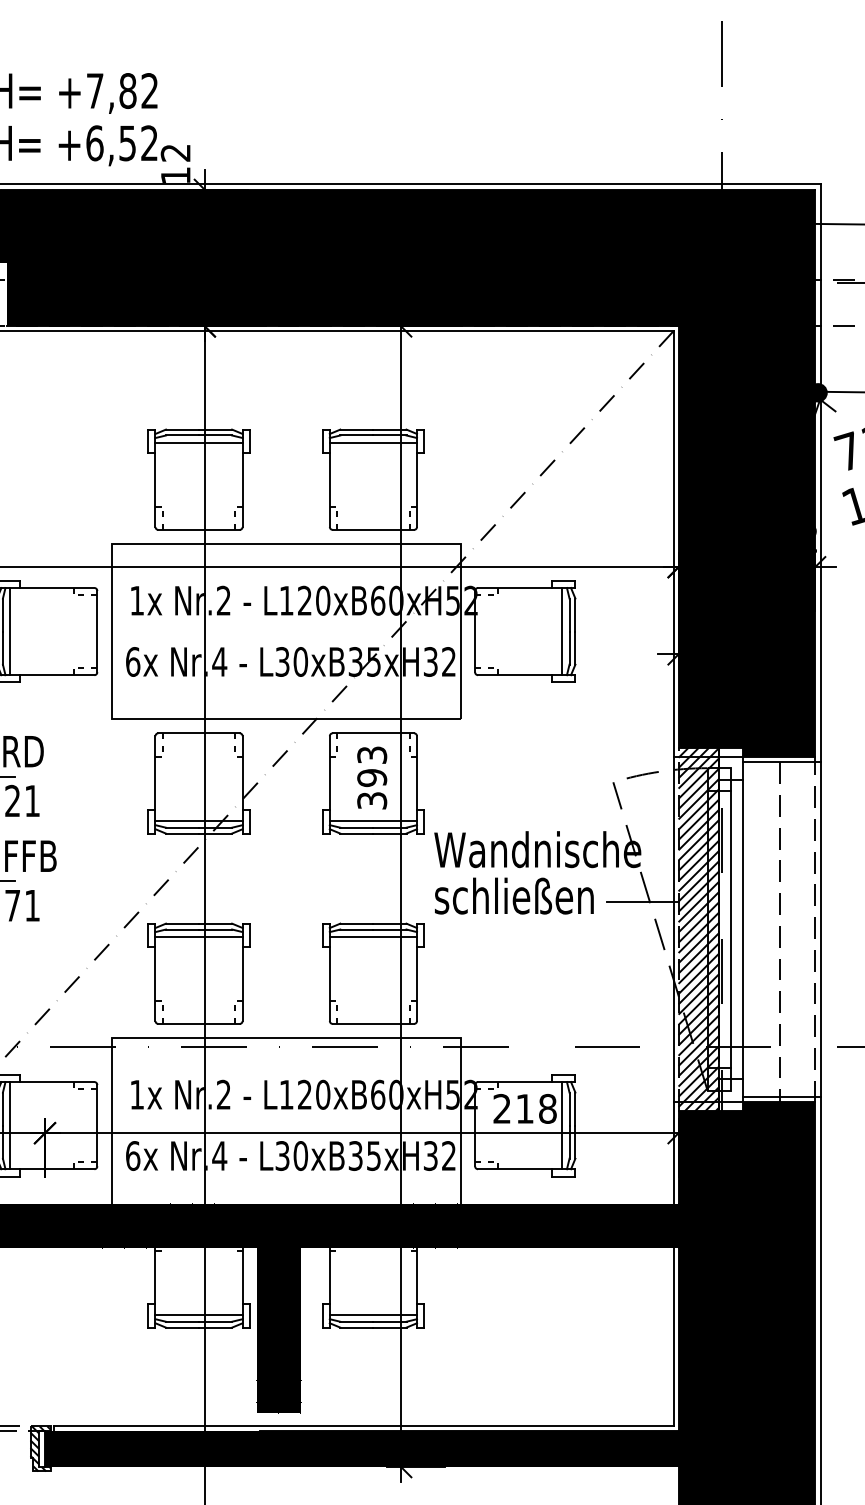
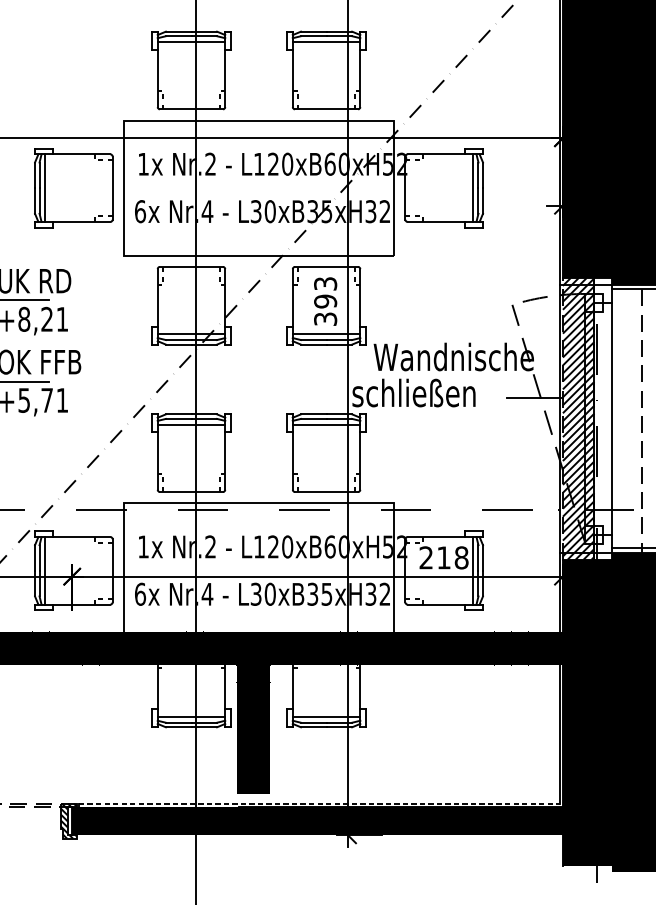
text: (514, 895) -> (414, 392), moved
line: (730, 929) -> (603, 418), removed
line: (364, 1426) -> (319, 803), solid -> dashed

